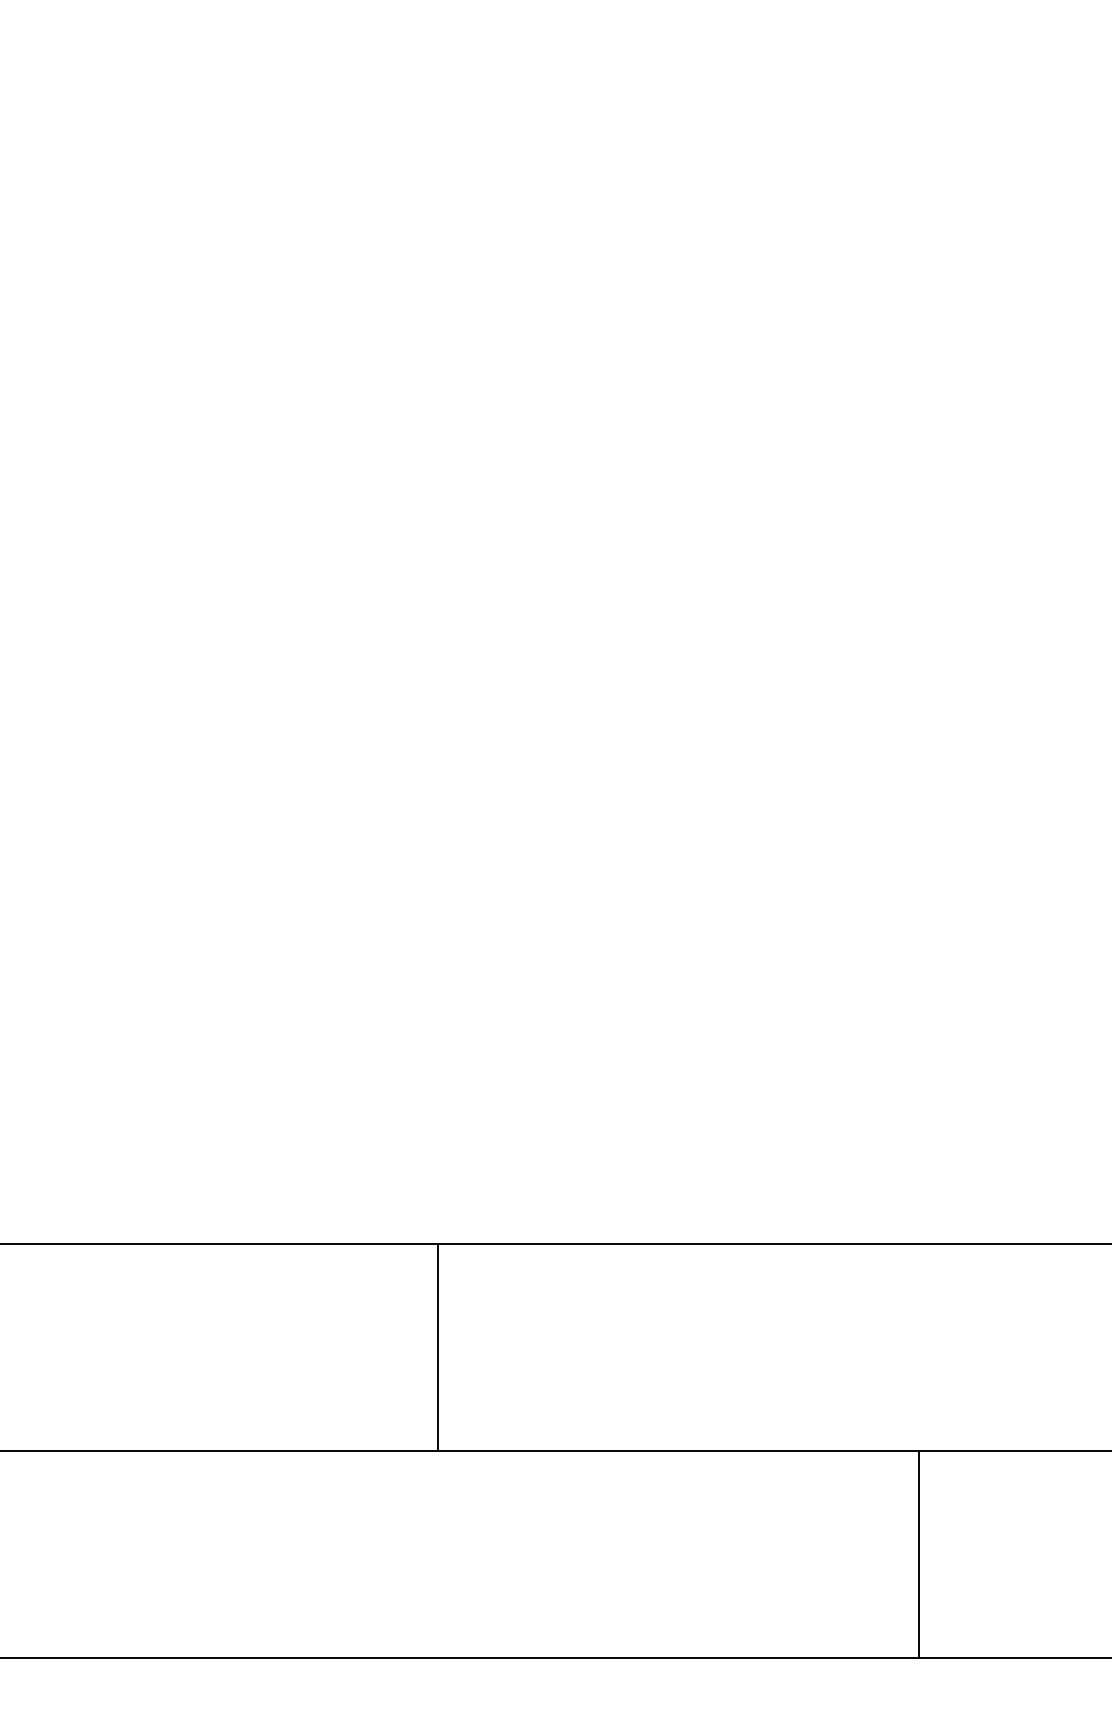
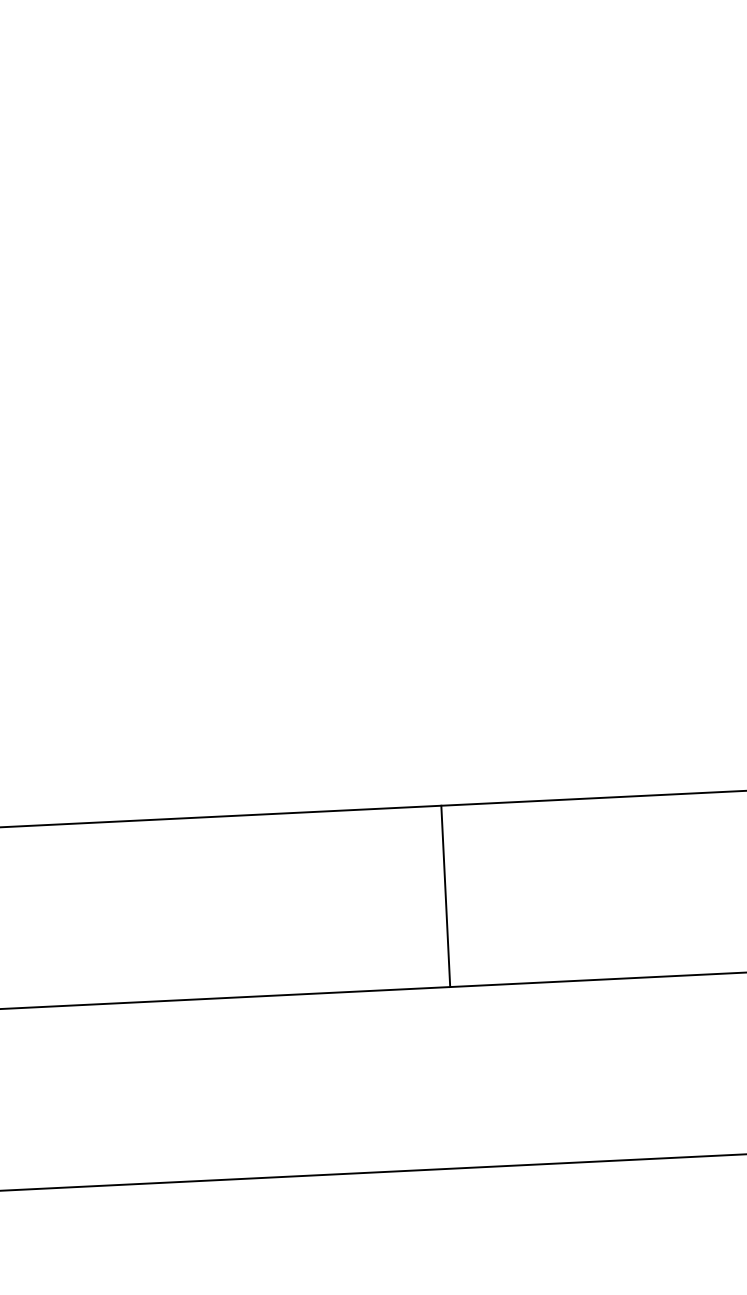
line: (438, 1347) -> (445, 896), moved

